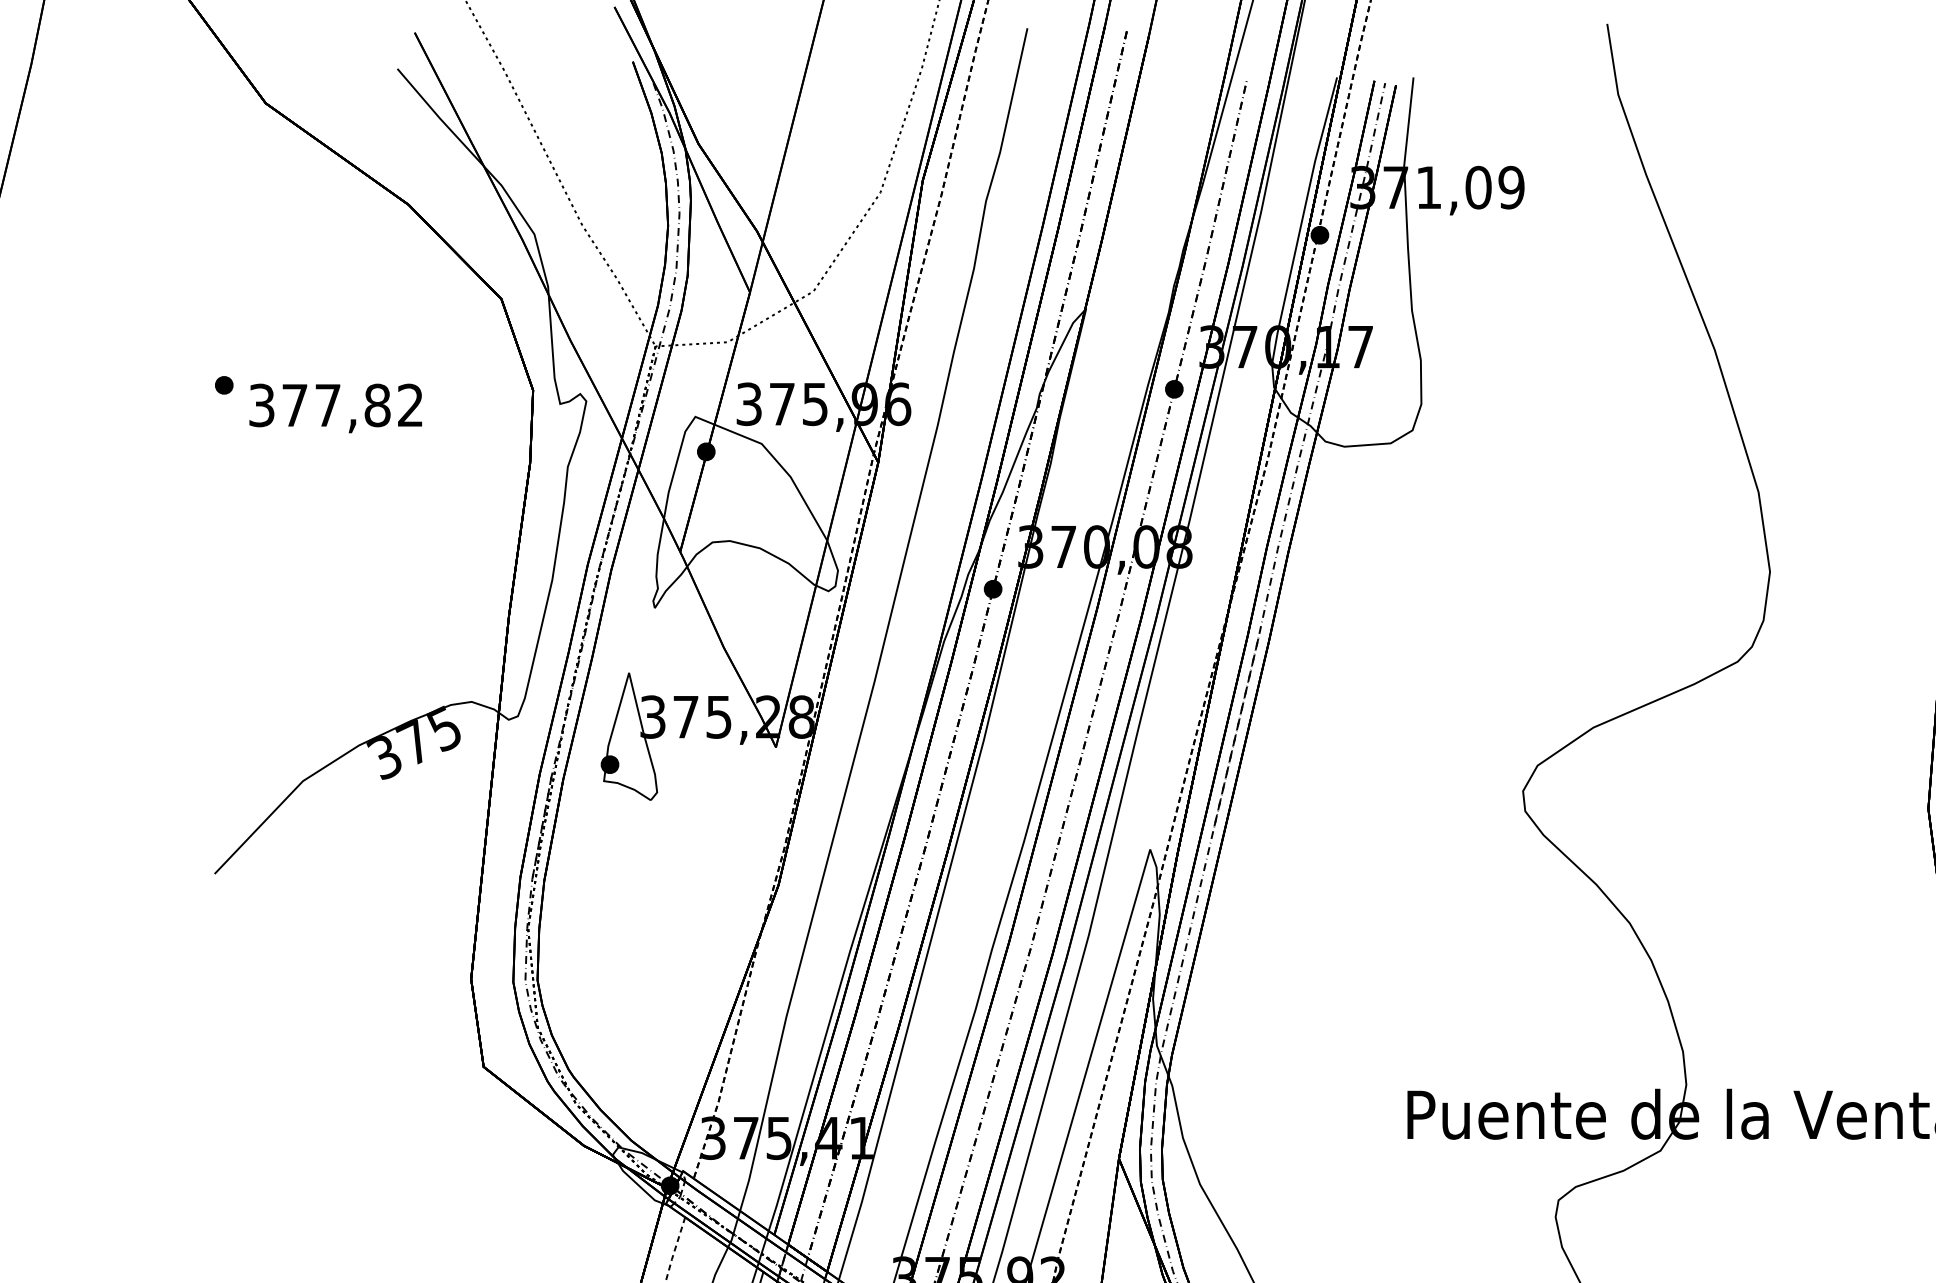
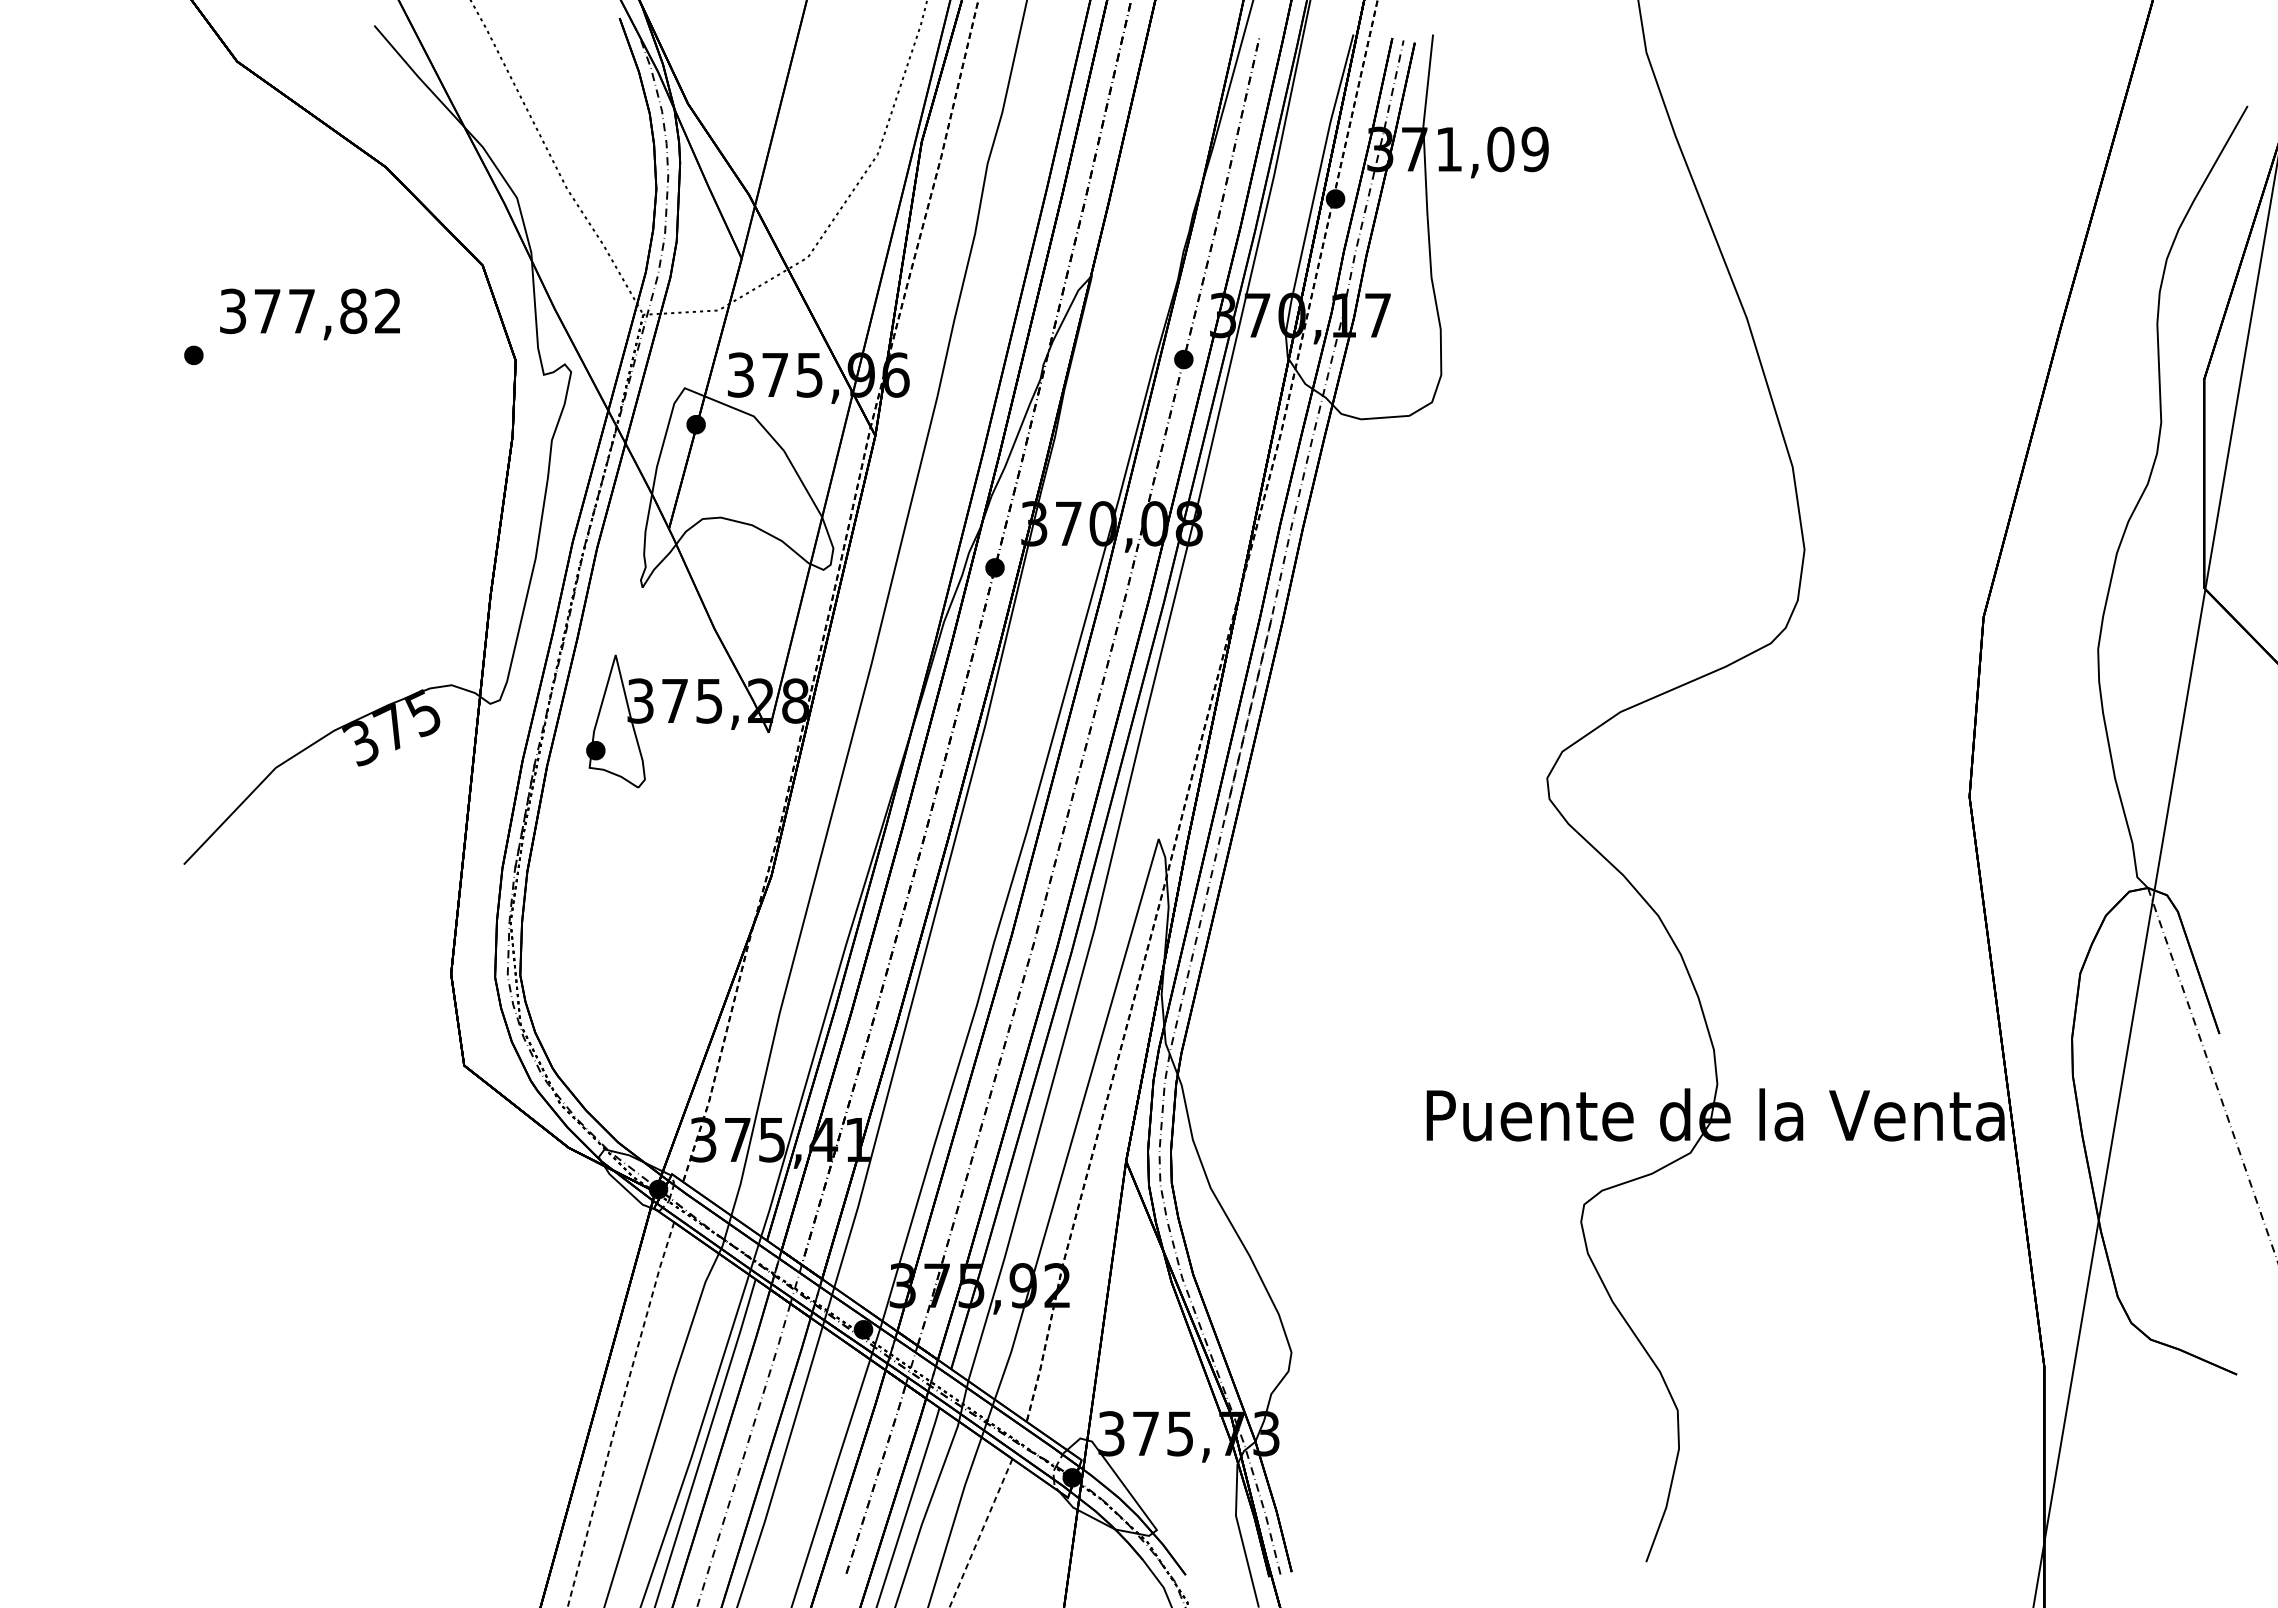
text: (335, 408) -> (309, 314), moved

